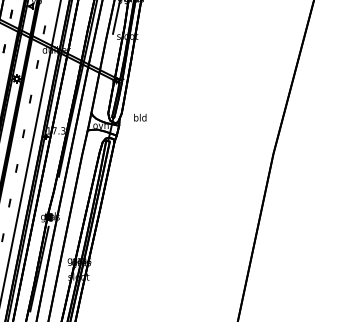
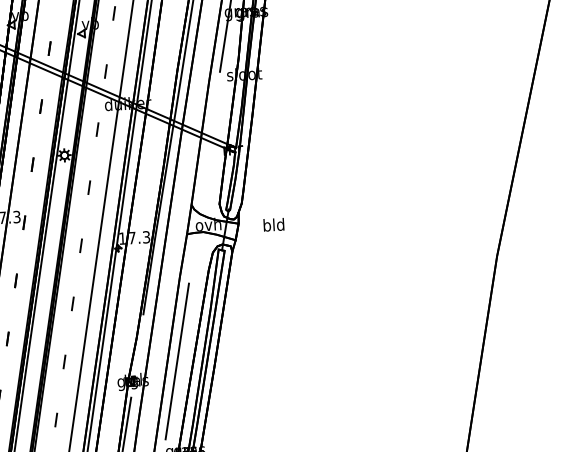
text: (140, 117) -> (274, 224), moved
line: (77, 206) -> (177, 361), added

